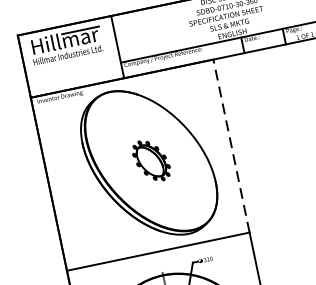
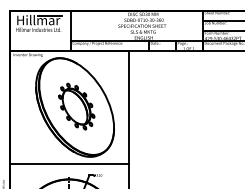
line: (231, 145) -> (128, 107), dashed -> solid
part: (150, 160) -> (76, 106), size x1.67

